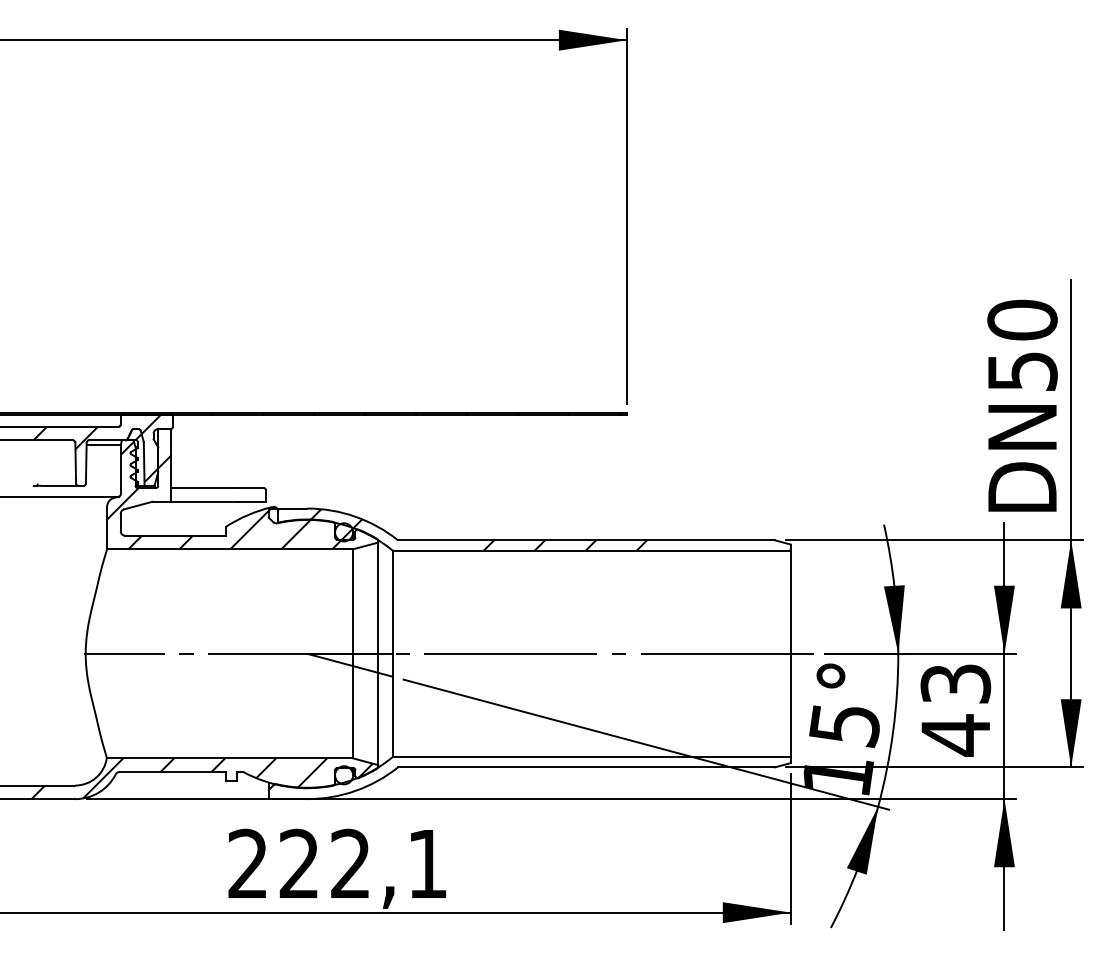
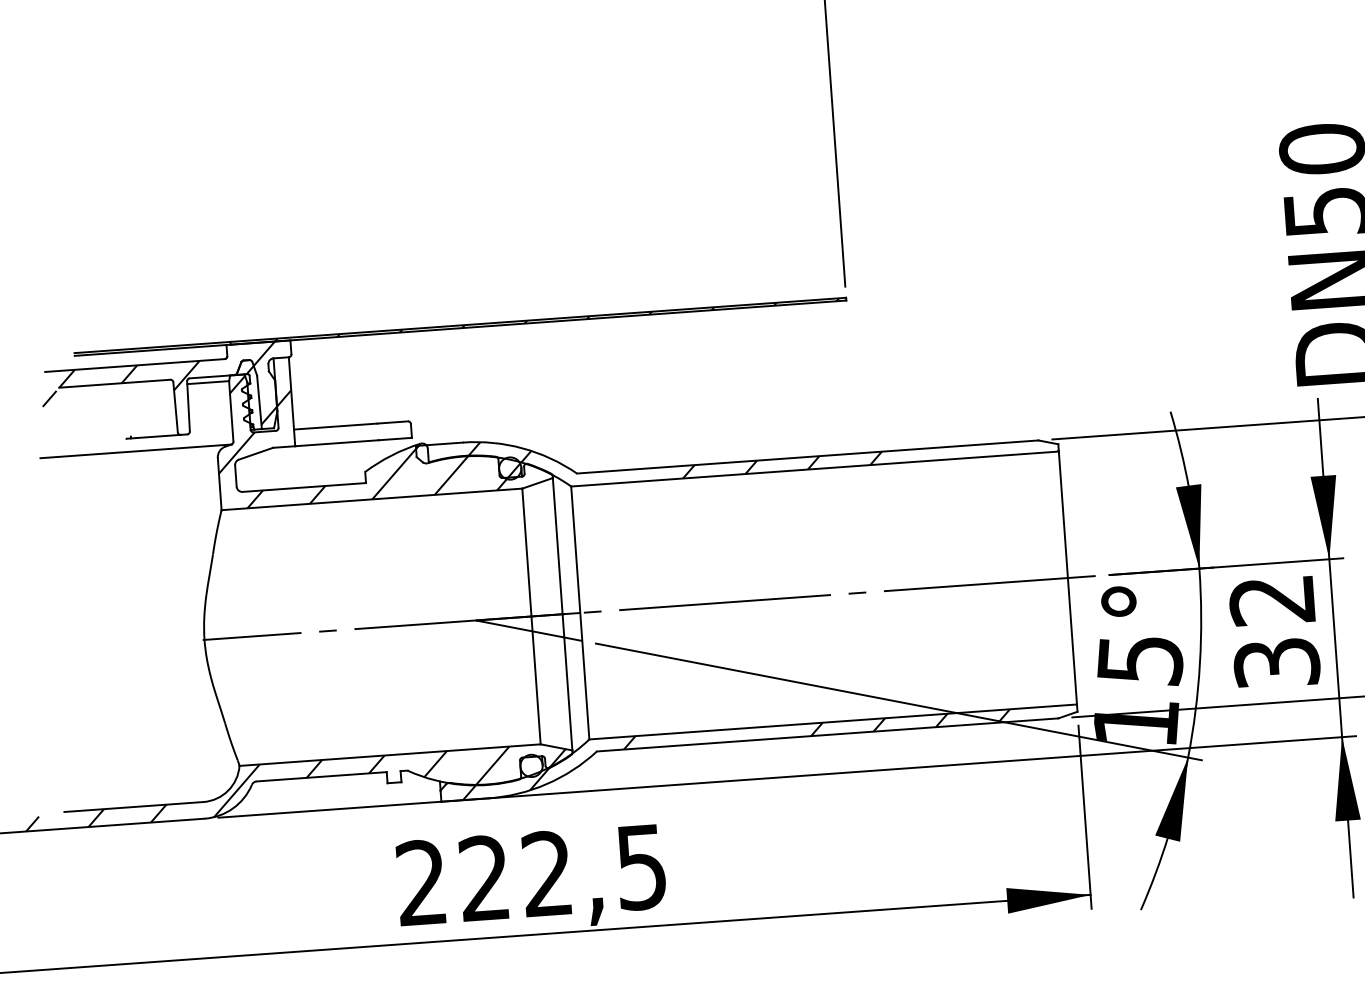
text: (955, 710) -> (1274, 632), 43 -> 32
hatch: (511, 778) -> (736, 755), added
text: (427, 864) -> (641, 867), 222,1 -> 222,5

